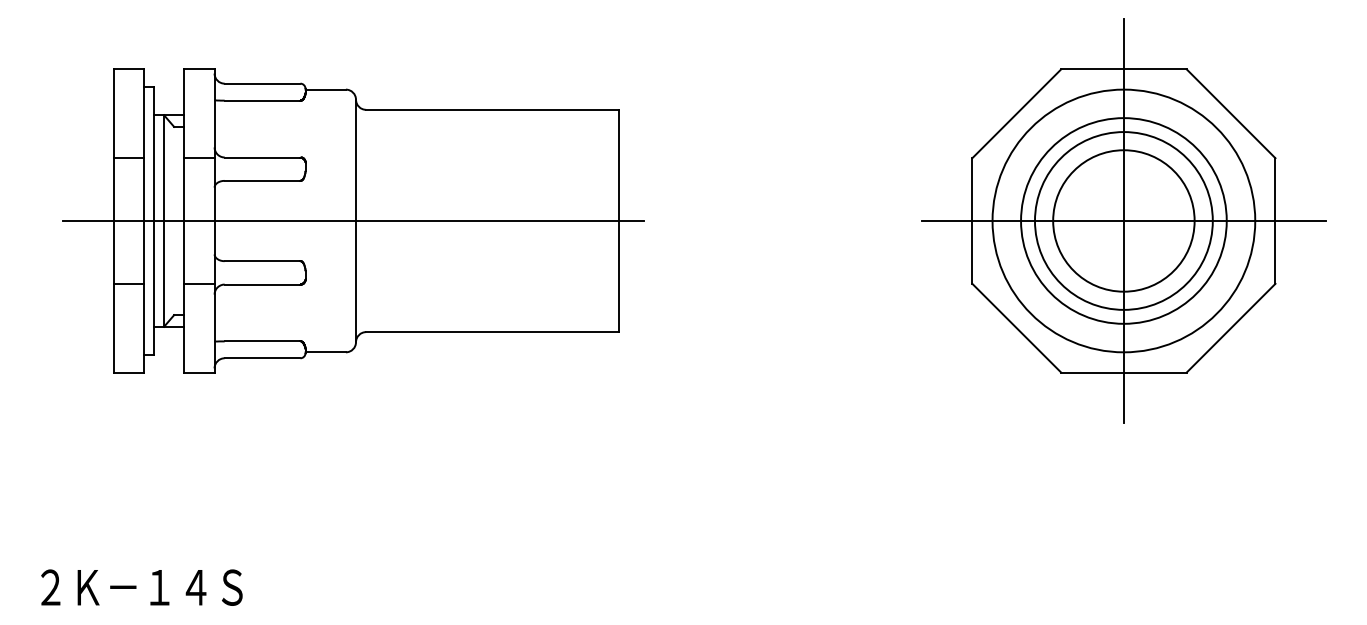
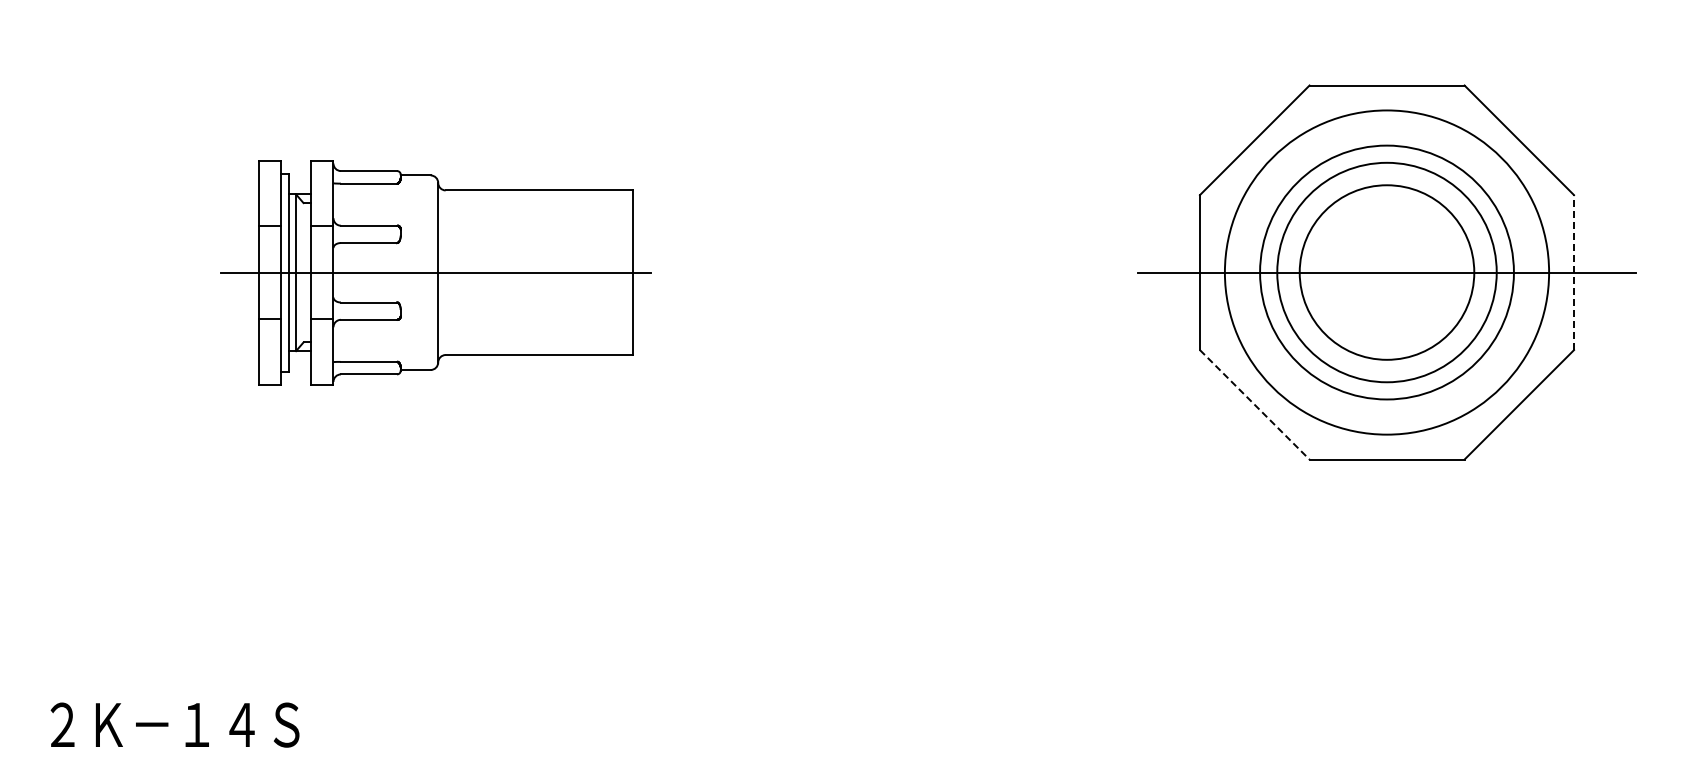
part: (353, 220) -> (436, 272), size x0.6
line: (1124, 220) -> (1387, 272), removed
line: (1275, 220) -> (1574, 272), solid -> dashed
line: (1017, 328) -> (1255, 405), solid -> dashed

